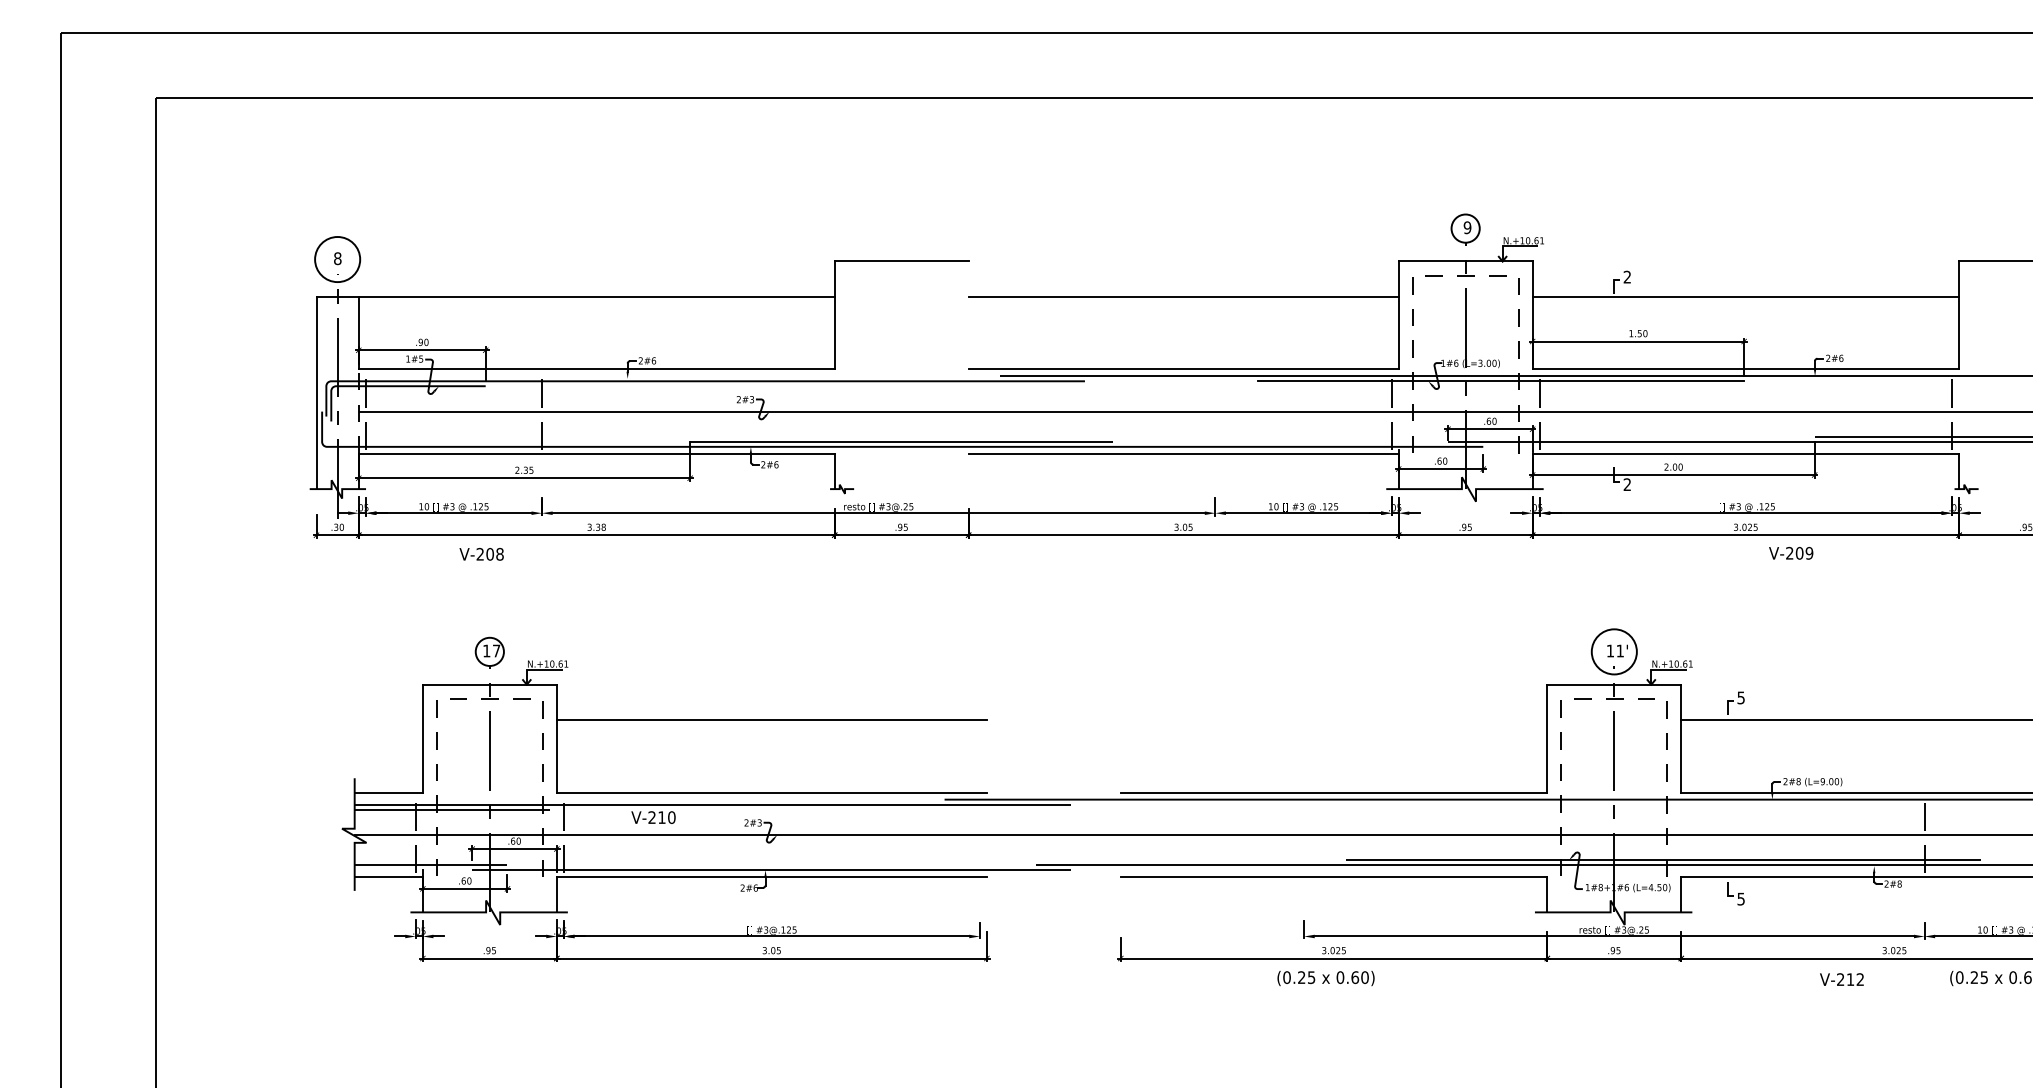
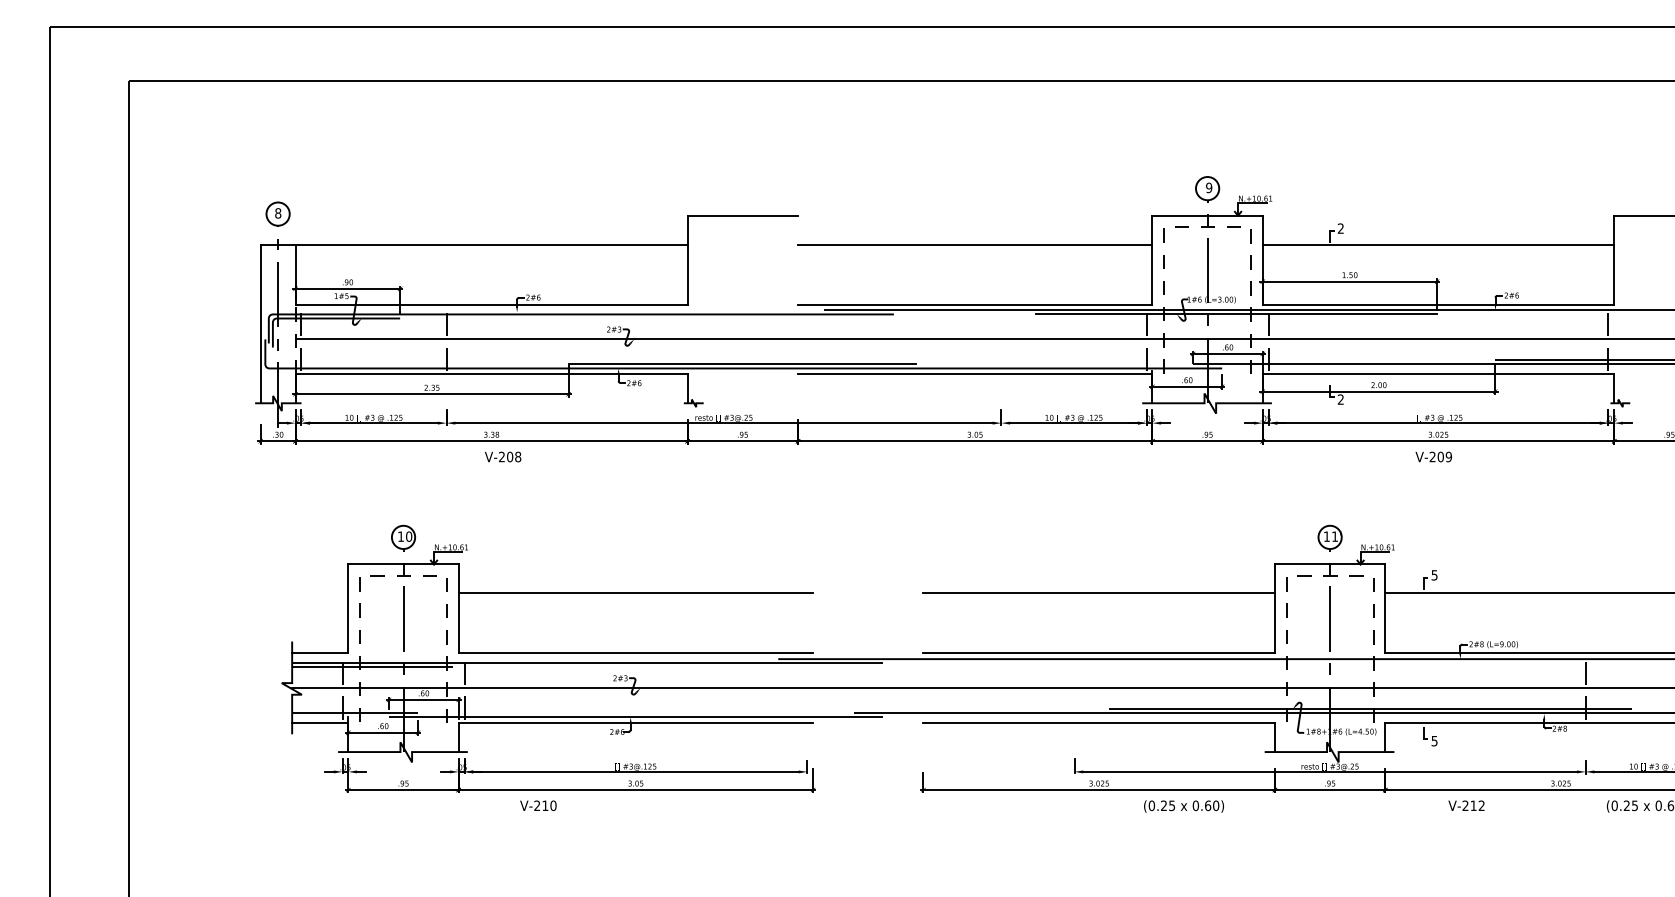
circle: (337, 259) -> (278, 214), size x0.62
text: (1791, 553) -> (1434, 457), moved
text: (481, 554) -> (502, 457), moved
text: (496, 650) -> (409, 536), 17 -> 10
circle: (1614, 651) -> (1330, 537), size x0.62
line: (1333, 719) -> (1098, 593), added
text: (653, 817) -> (538, 805), moved
text: (1325, 978) -> (1183, 806), moved
text: (1841, 979) -> (1466, 805), moved

